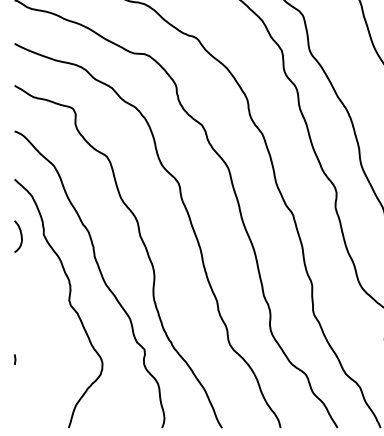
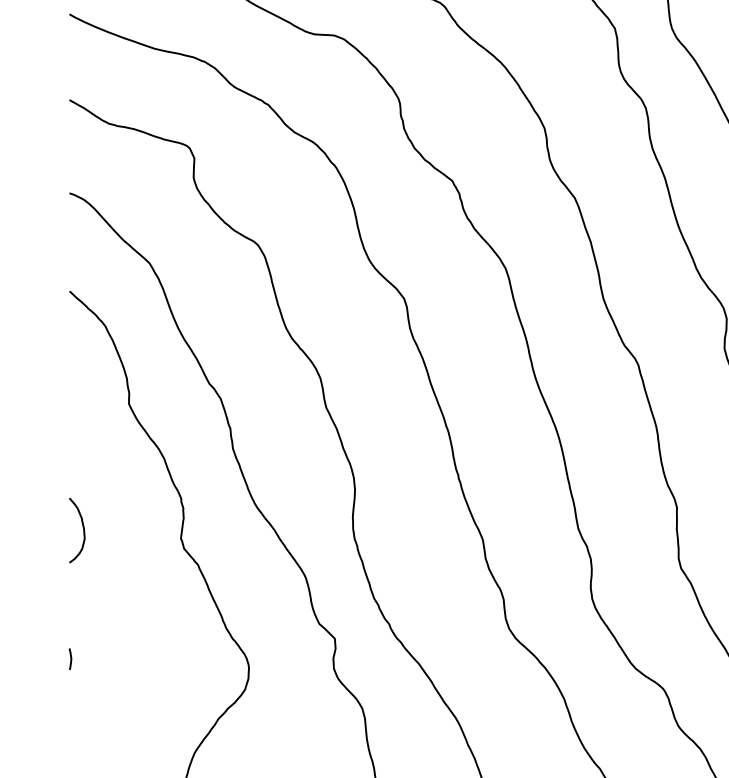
curve: (20, 236) -> (81, 530), moved

